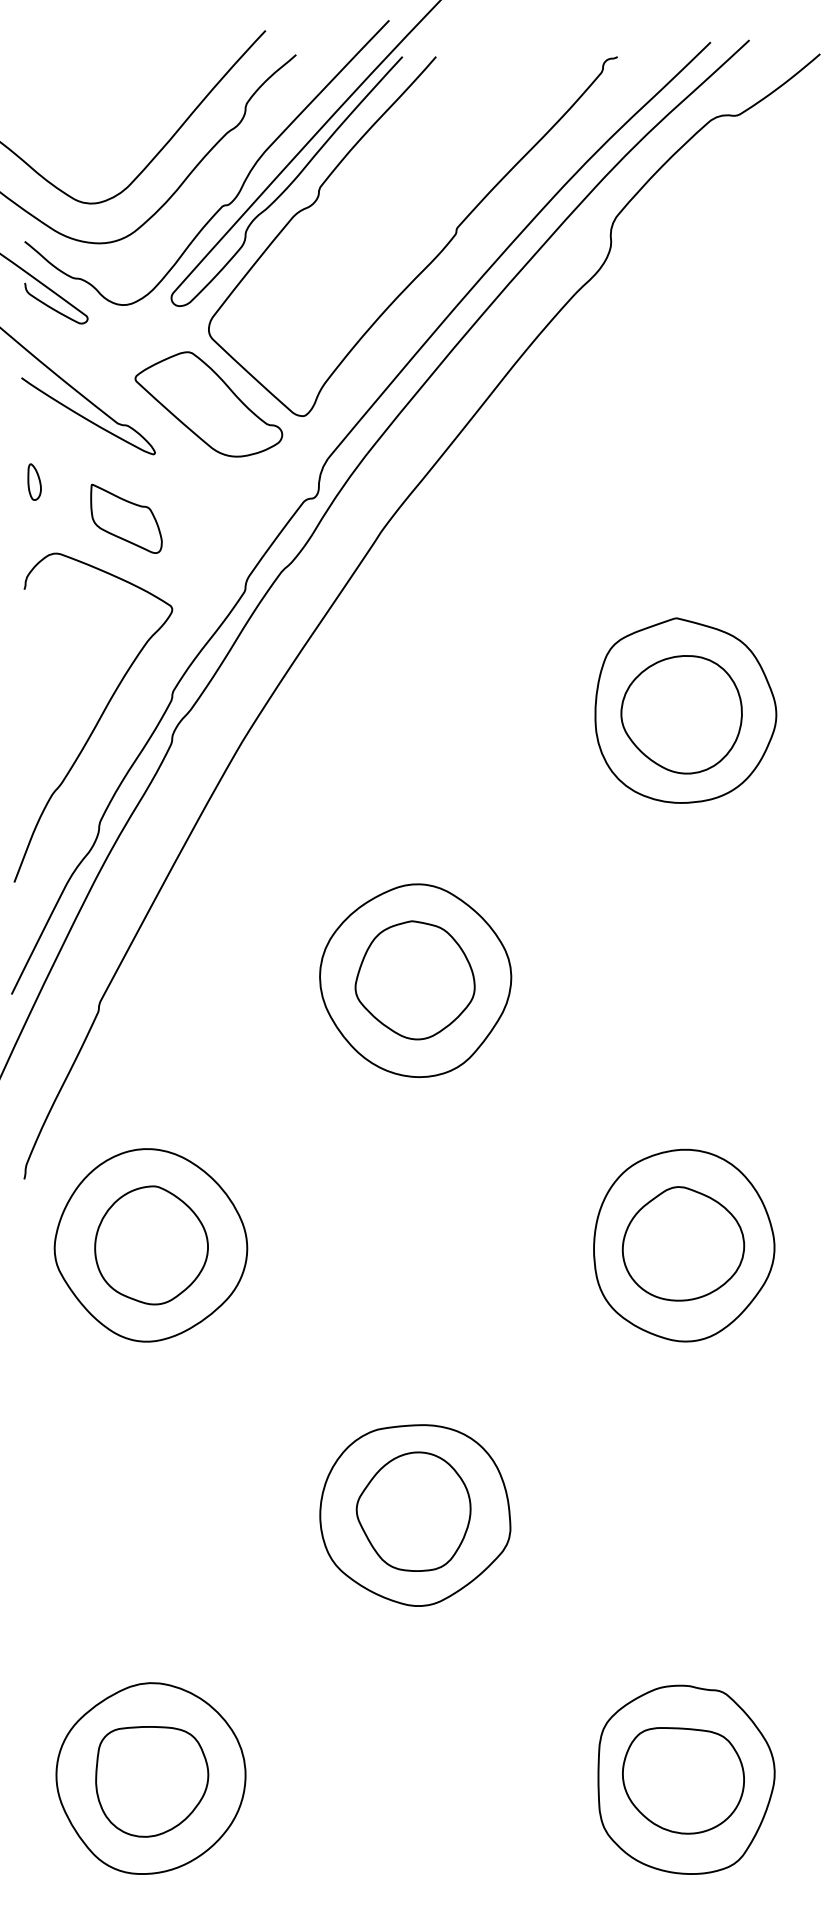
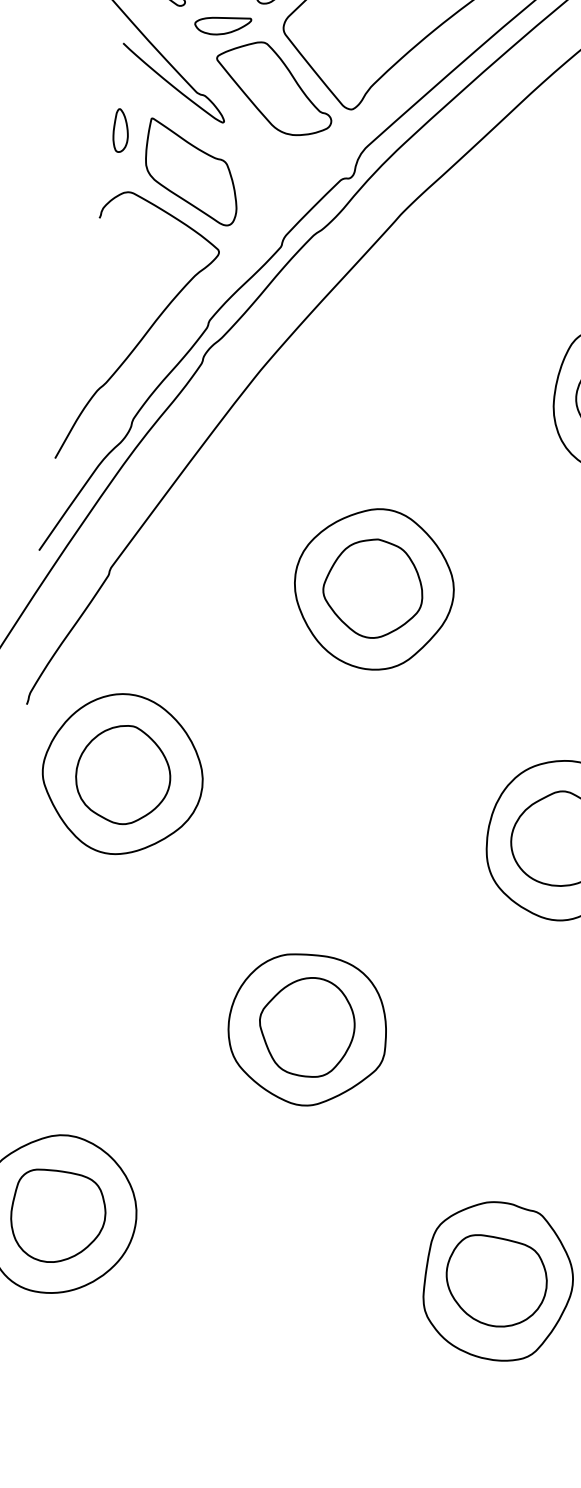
part: (136, 338) -> (222, 24), added
part: (34, 481) -> (121, 130), size x1.43
part: (126, 518) -> (192, 172), size x1.67

